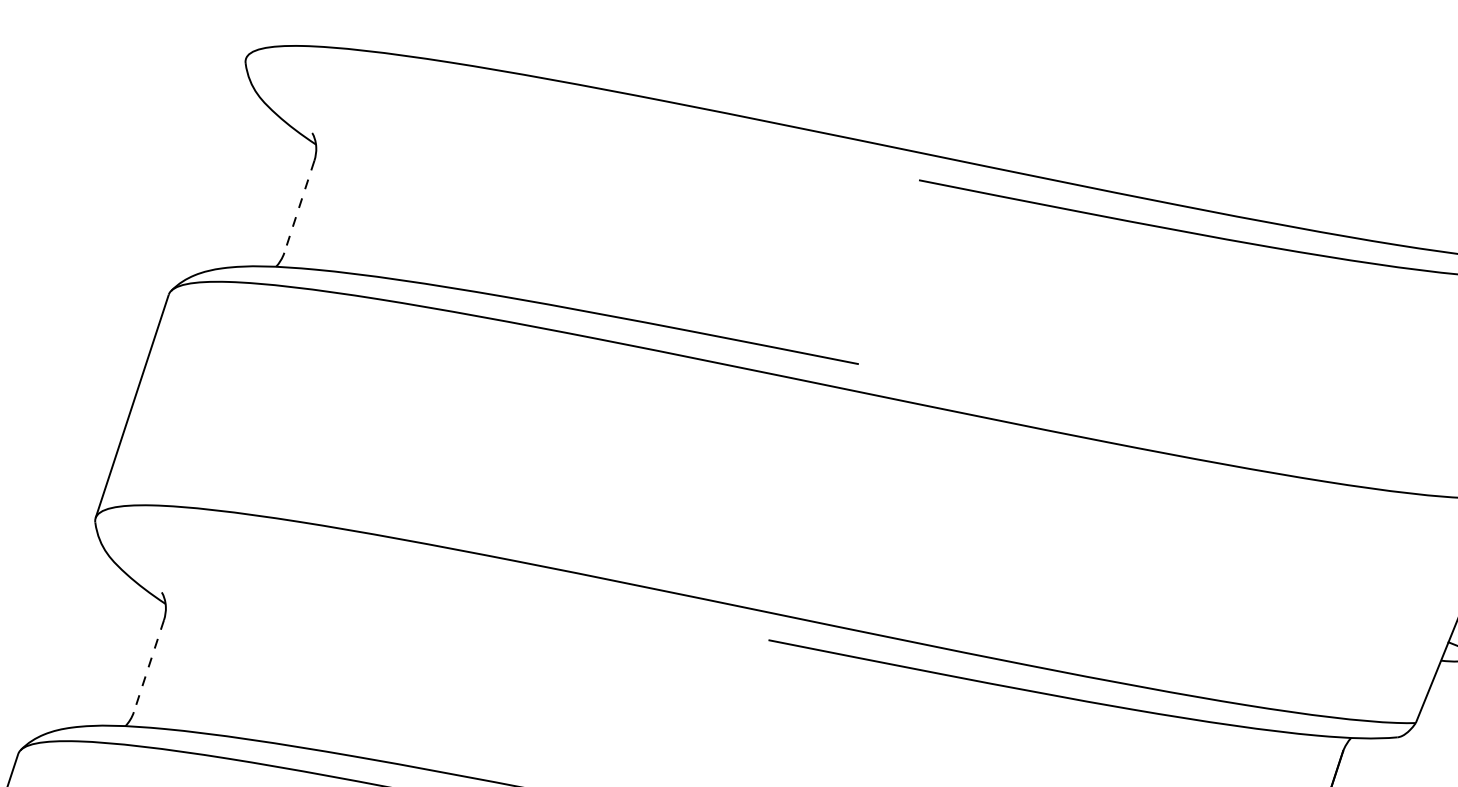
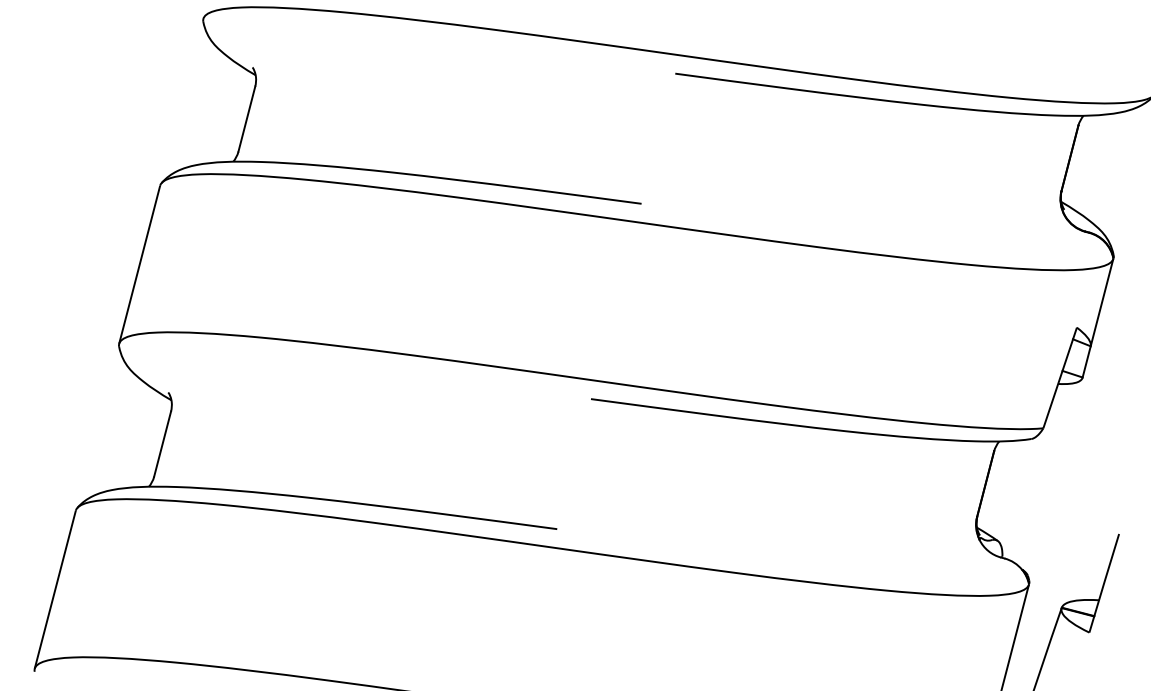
line: (298, 207) -> (246, 119), dashed -> solid
line: (148, 666) -> (162, 444), dashed -> solid

